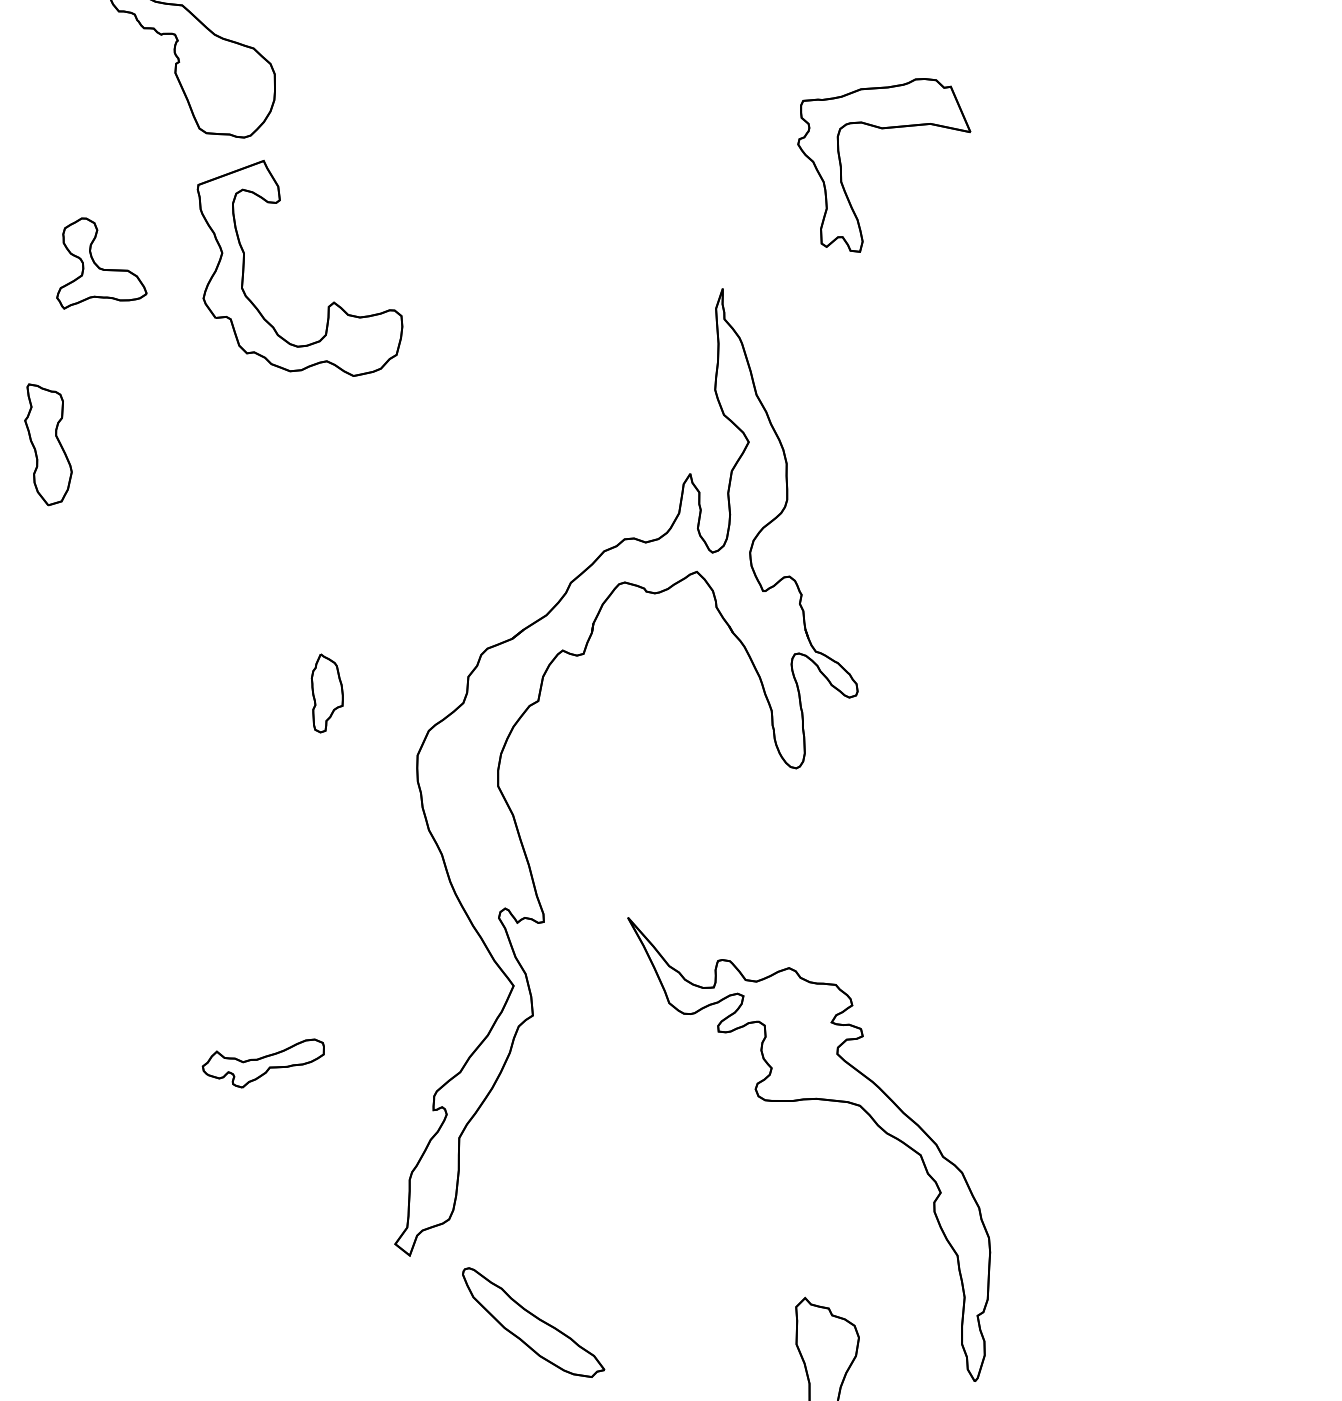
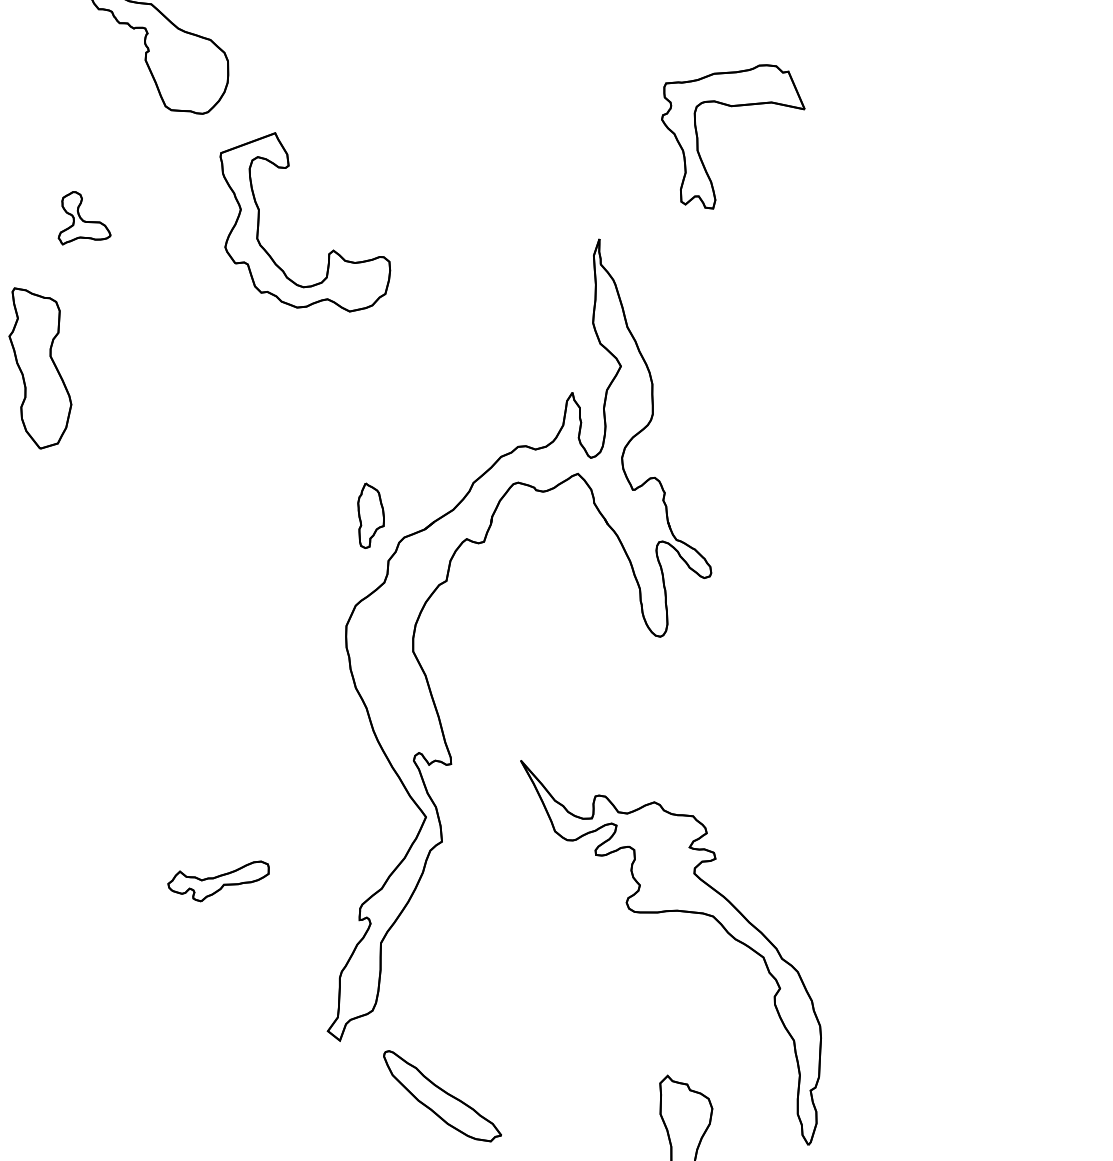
part: (101, 263) -> (84, 218), size x0.7
part: (328, 305) -> (328, 253), moved
part: (48, 444) -> (40, 368), size x1.6
part: (326, 693) -> (370, 515), moved

